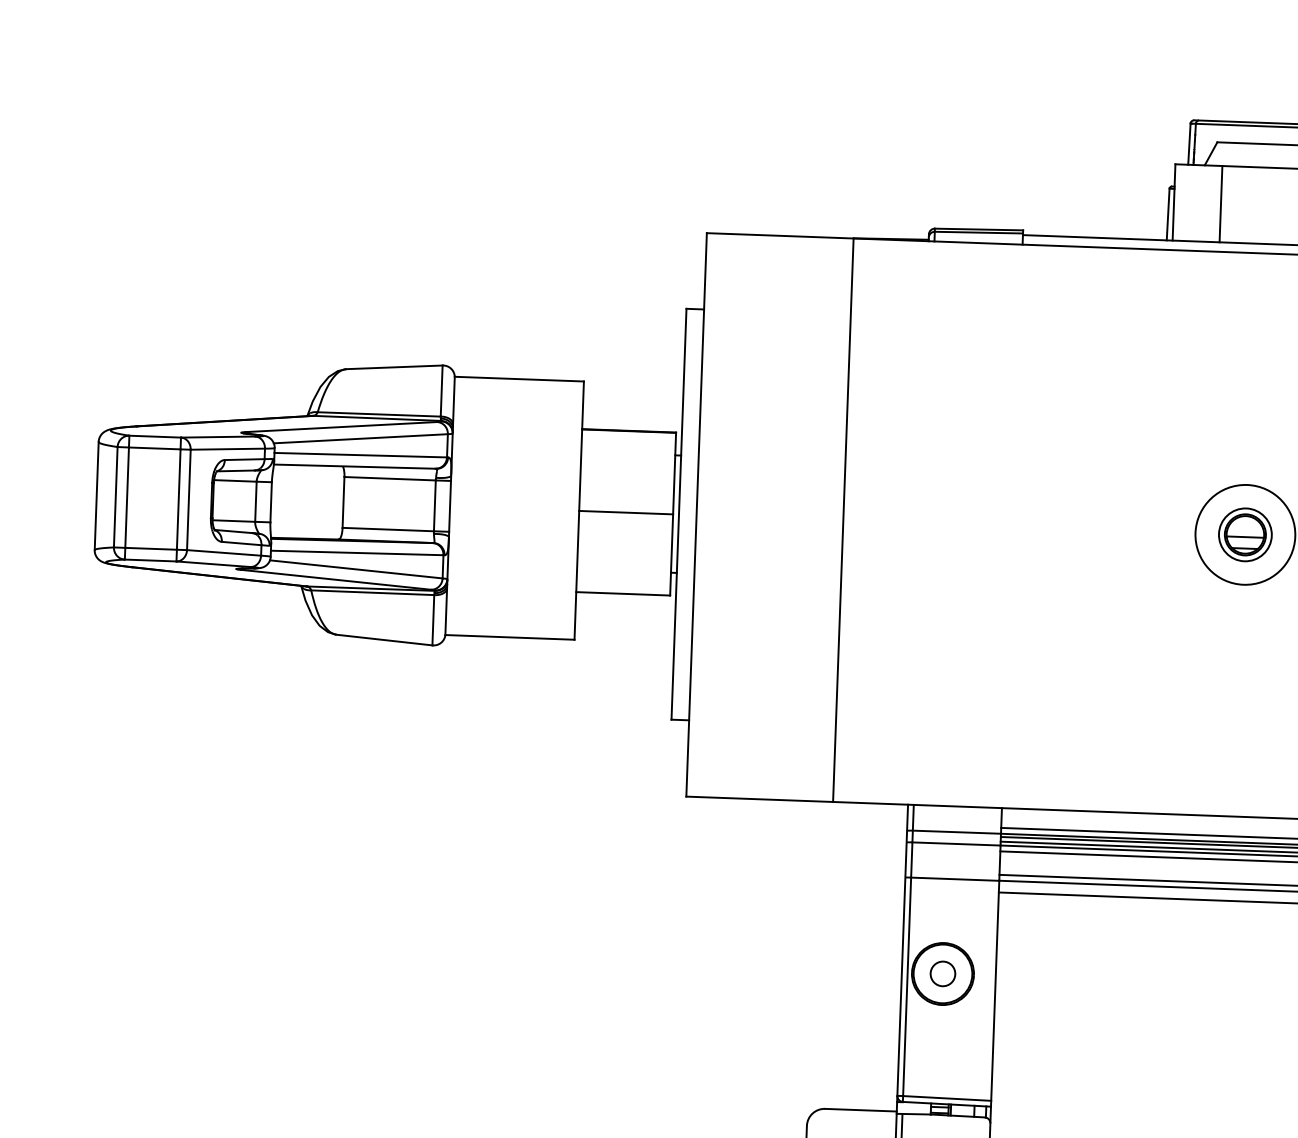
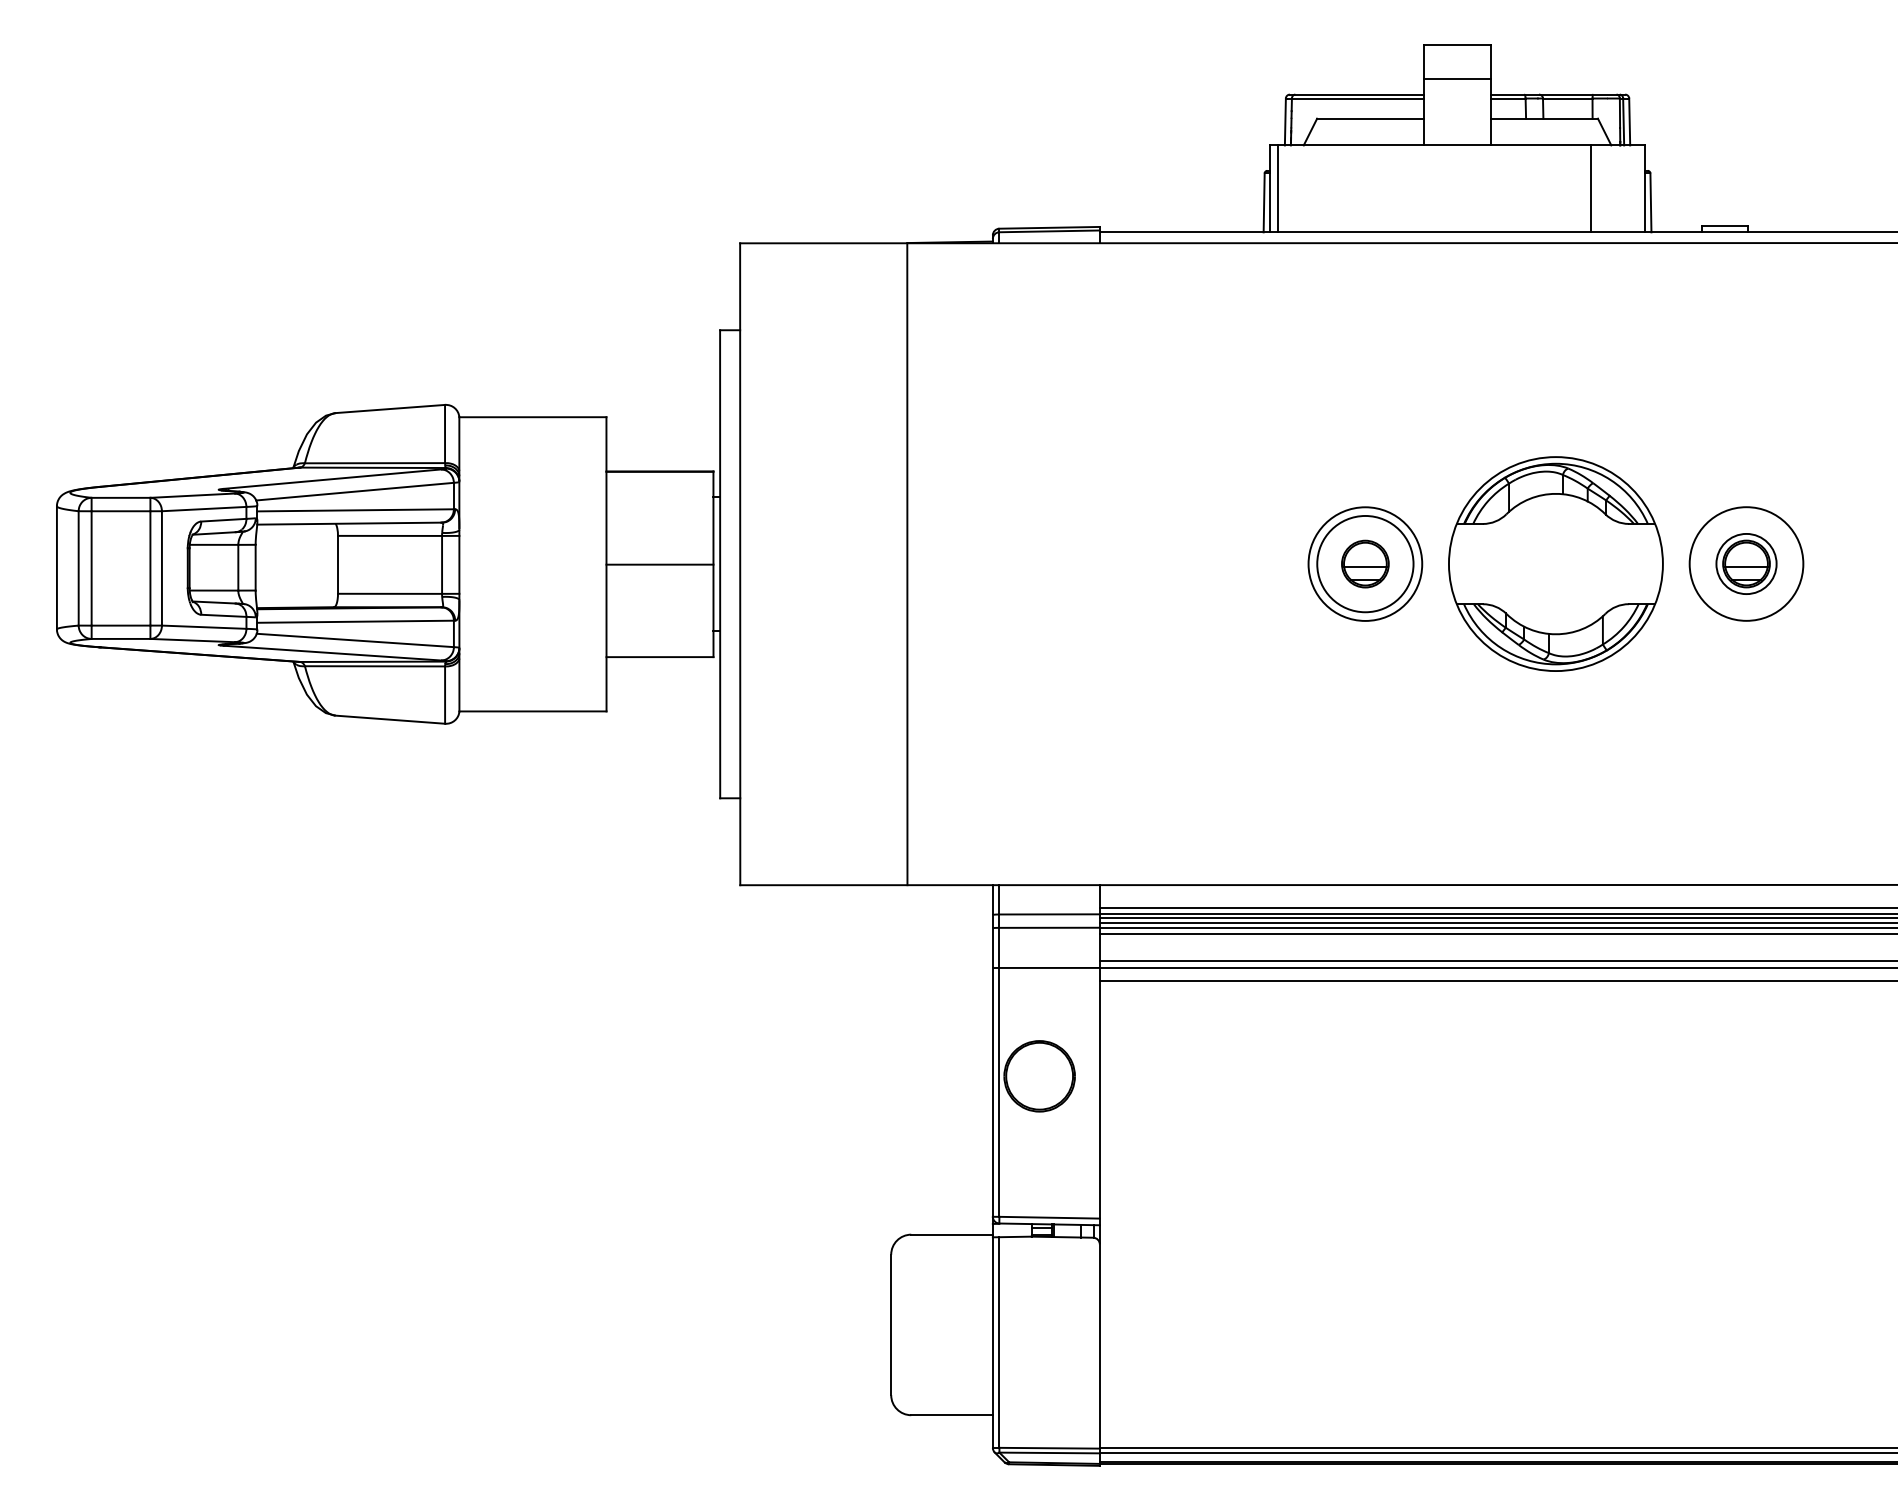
line: (1220, 203) -> (1277, 188), moved
circle: (1245, 535) -> (1365, 564), size x1.6
circle: (942, 974) -> (1039, 1076), removed

